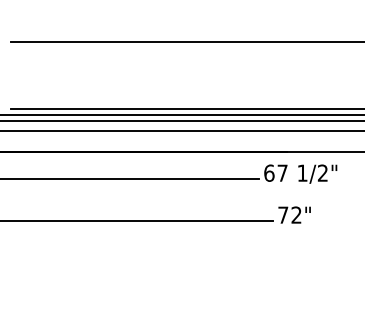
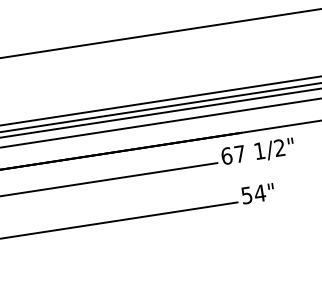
text: (290, 214) -> (253, 193), 72" -> 54"

